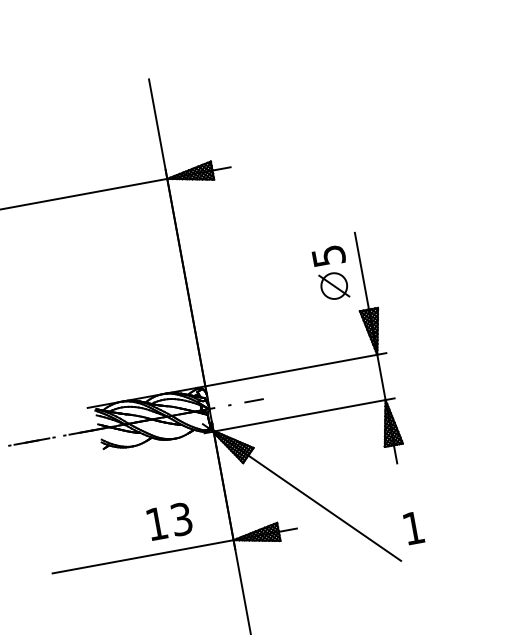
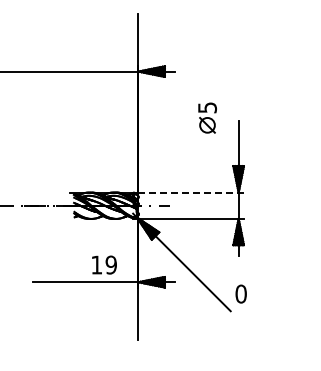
part: (331, 272) -> (207, 117), moved
line: (291, 370) -> (188, 192), solid -> dashed
text: (180, 518) -> (110, 264), 13 -> 19
text: (412, 527) -> (240, 293), 1 -> 0

